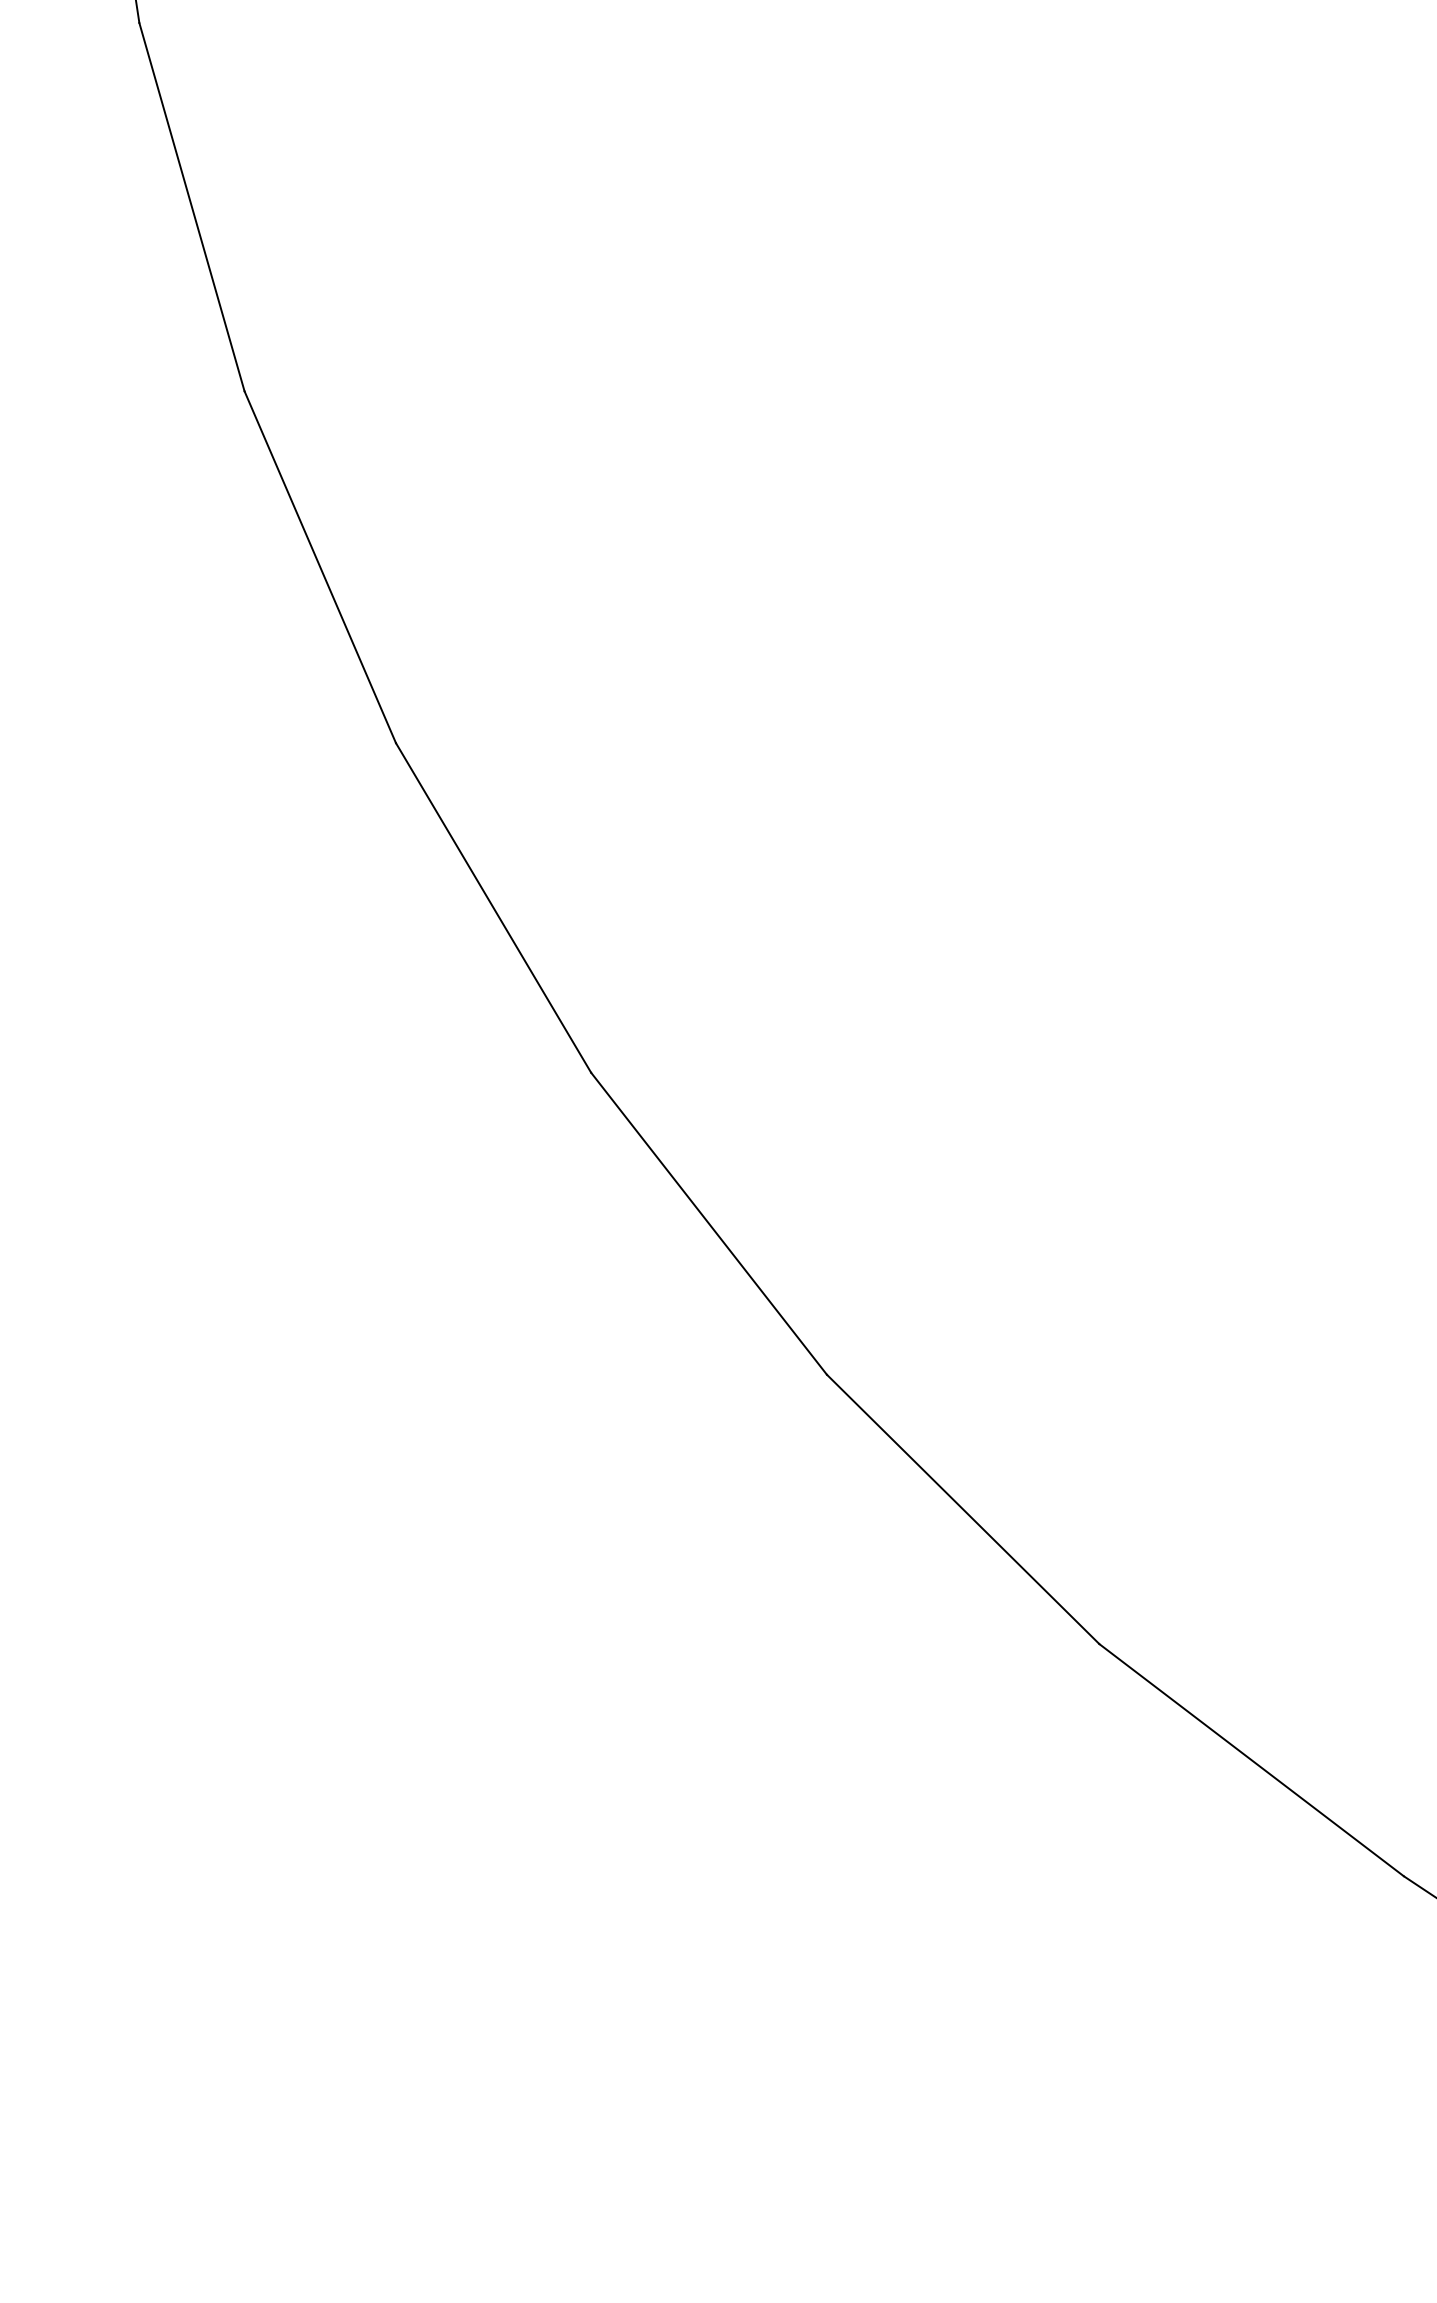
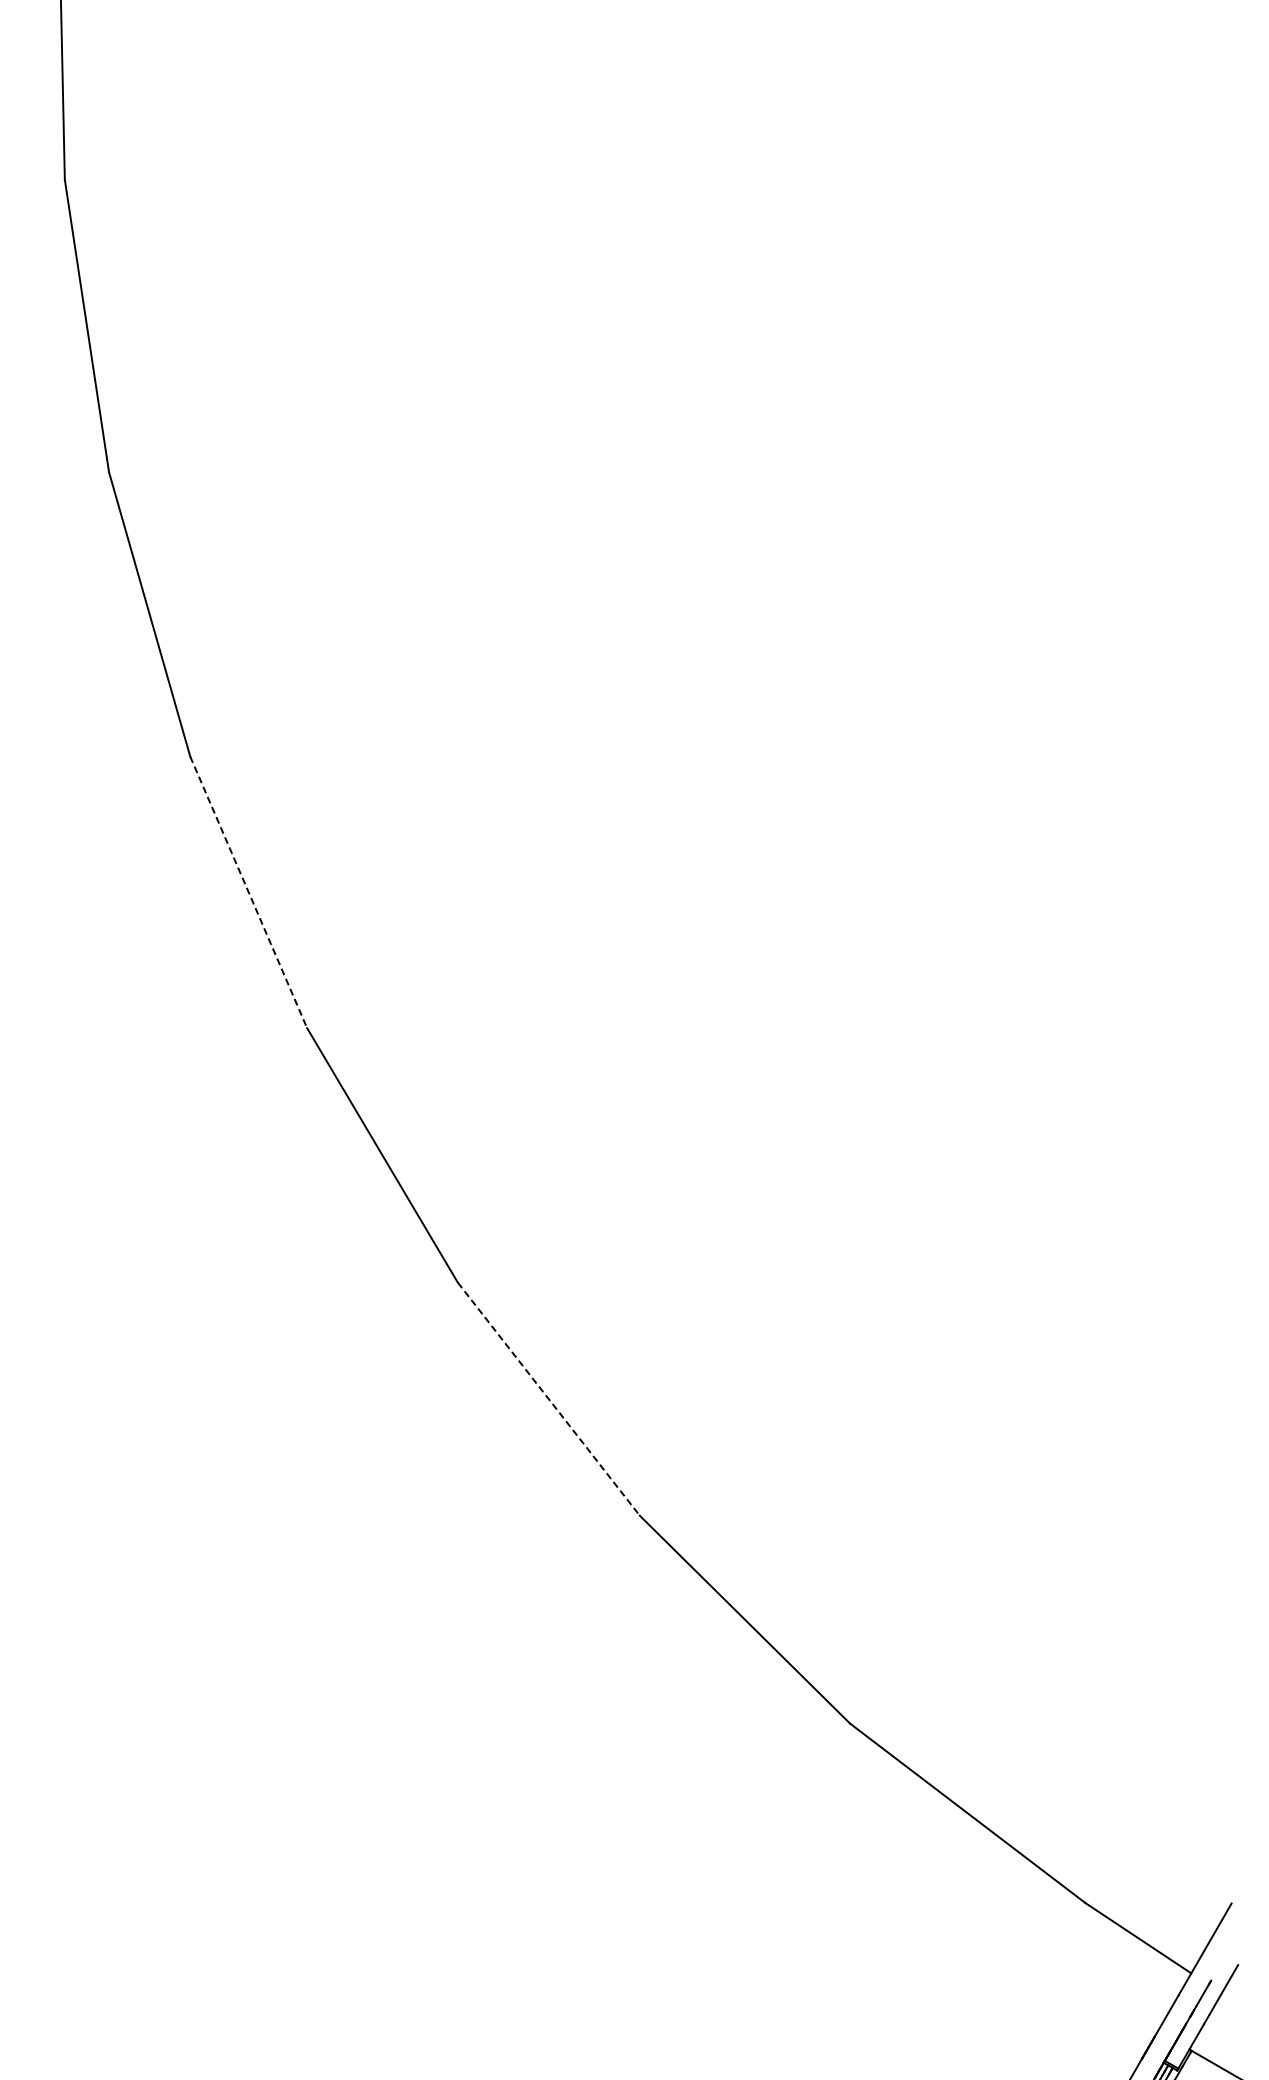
line: (320, 567) -> (248, 892), solid -> dashed
line: (708, 1224) -> (548, 1399), solid -> dashed

